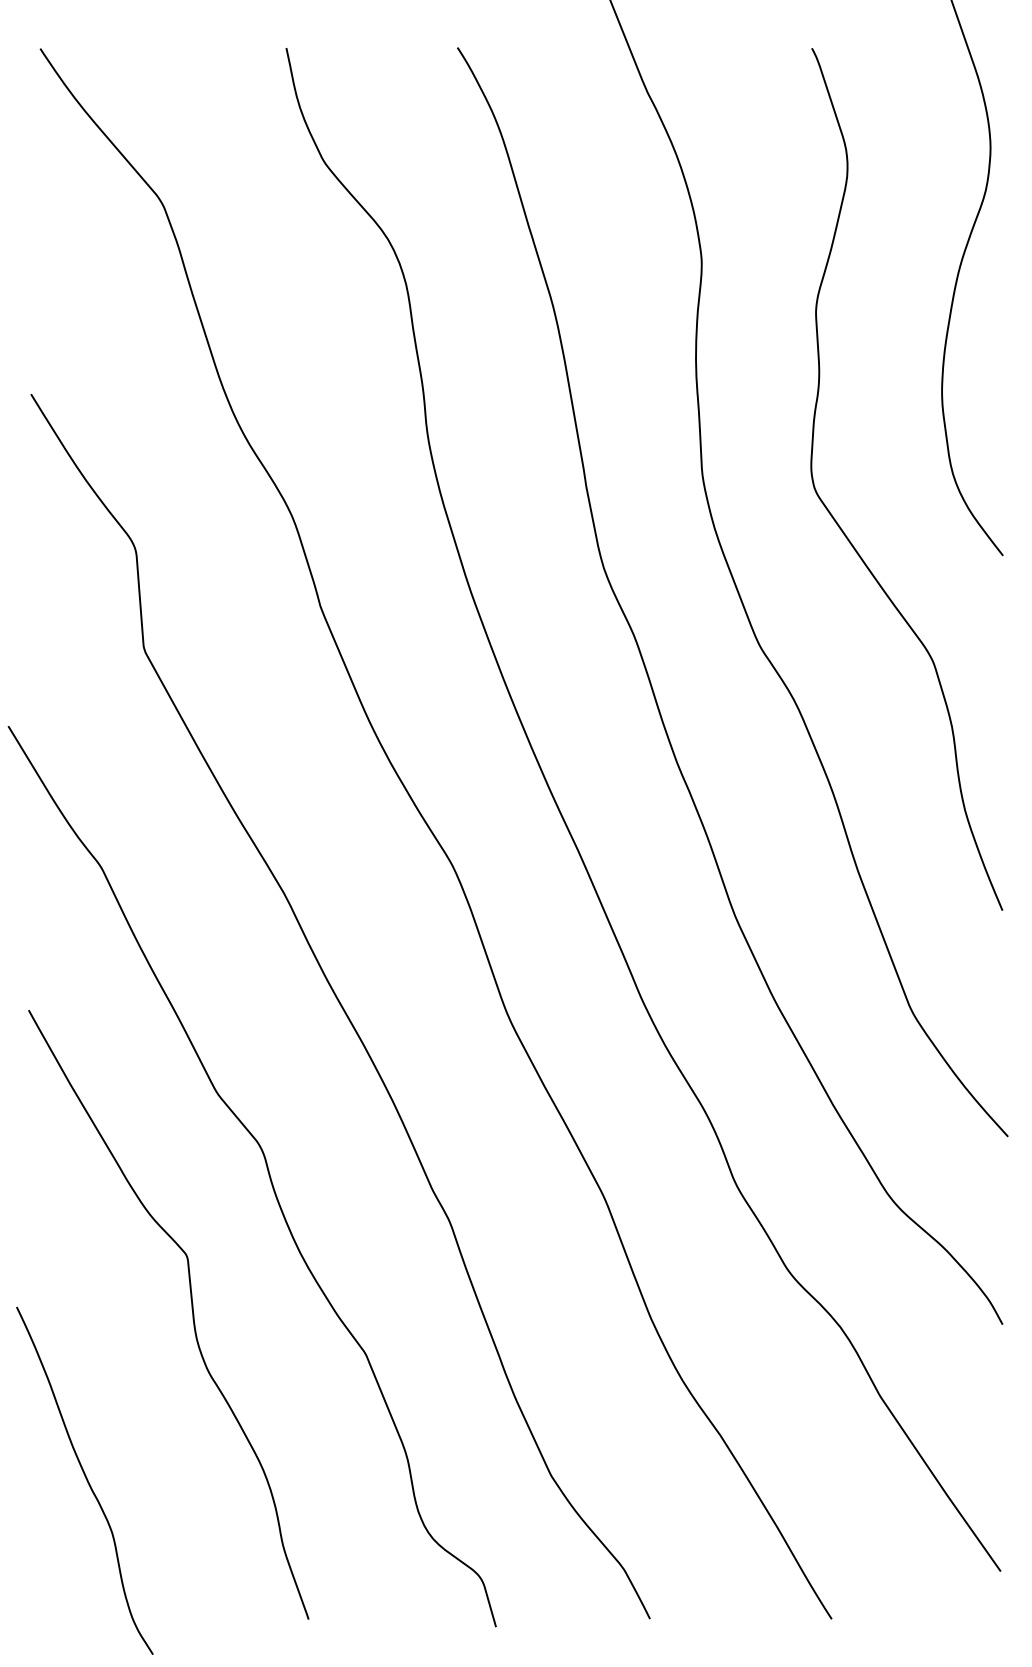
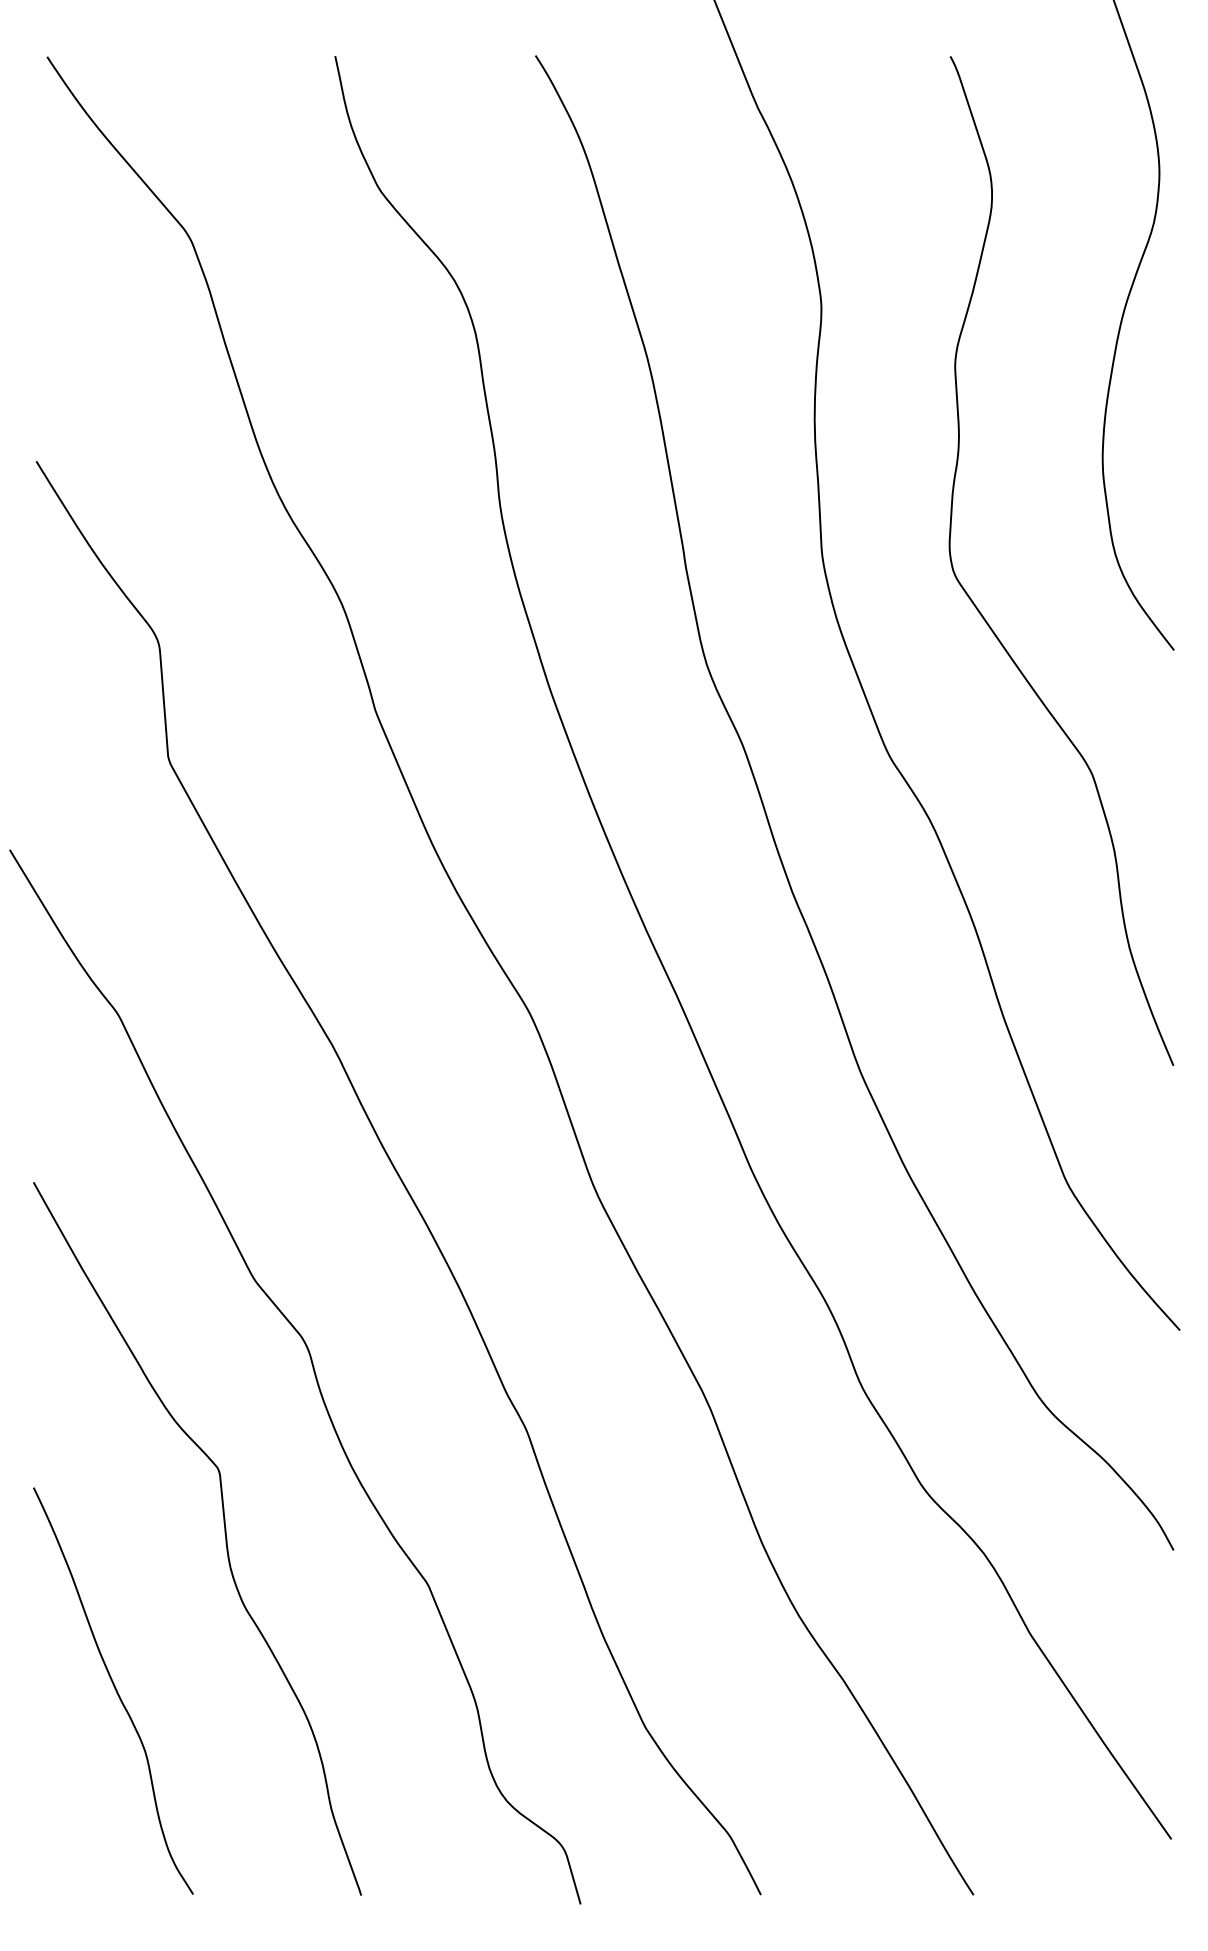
curve: (86, 1480) -> (115, 1690), moved

